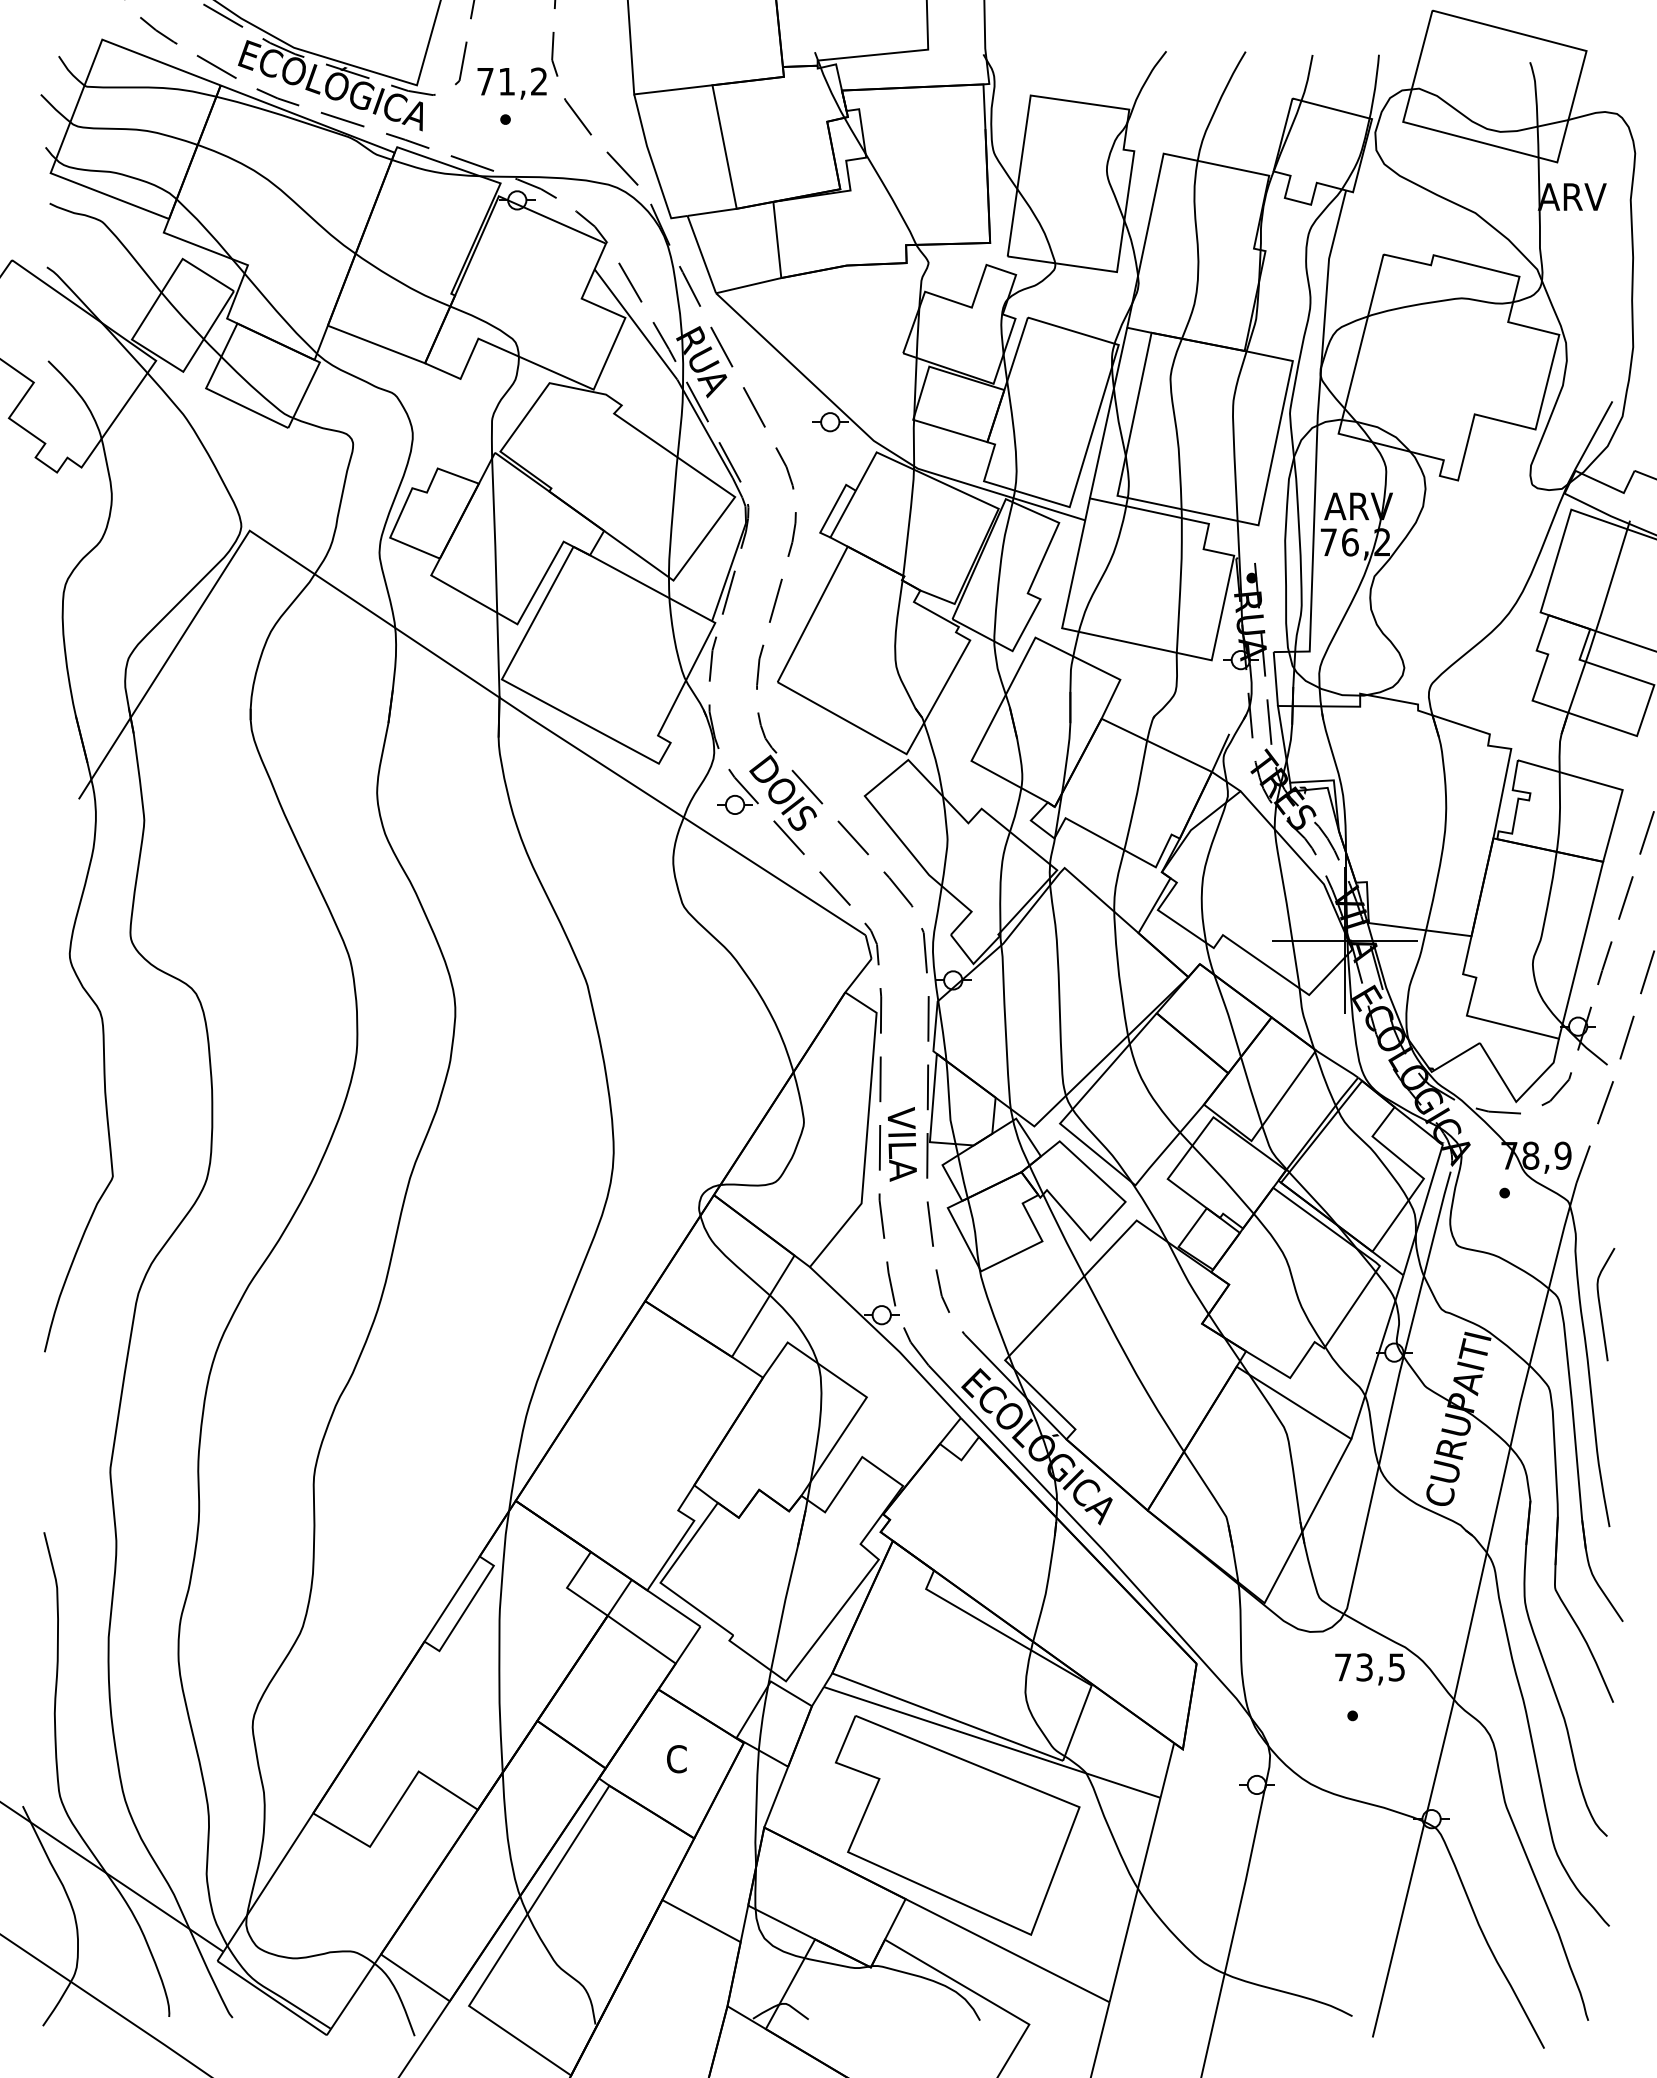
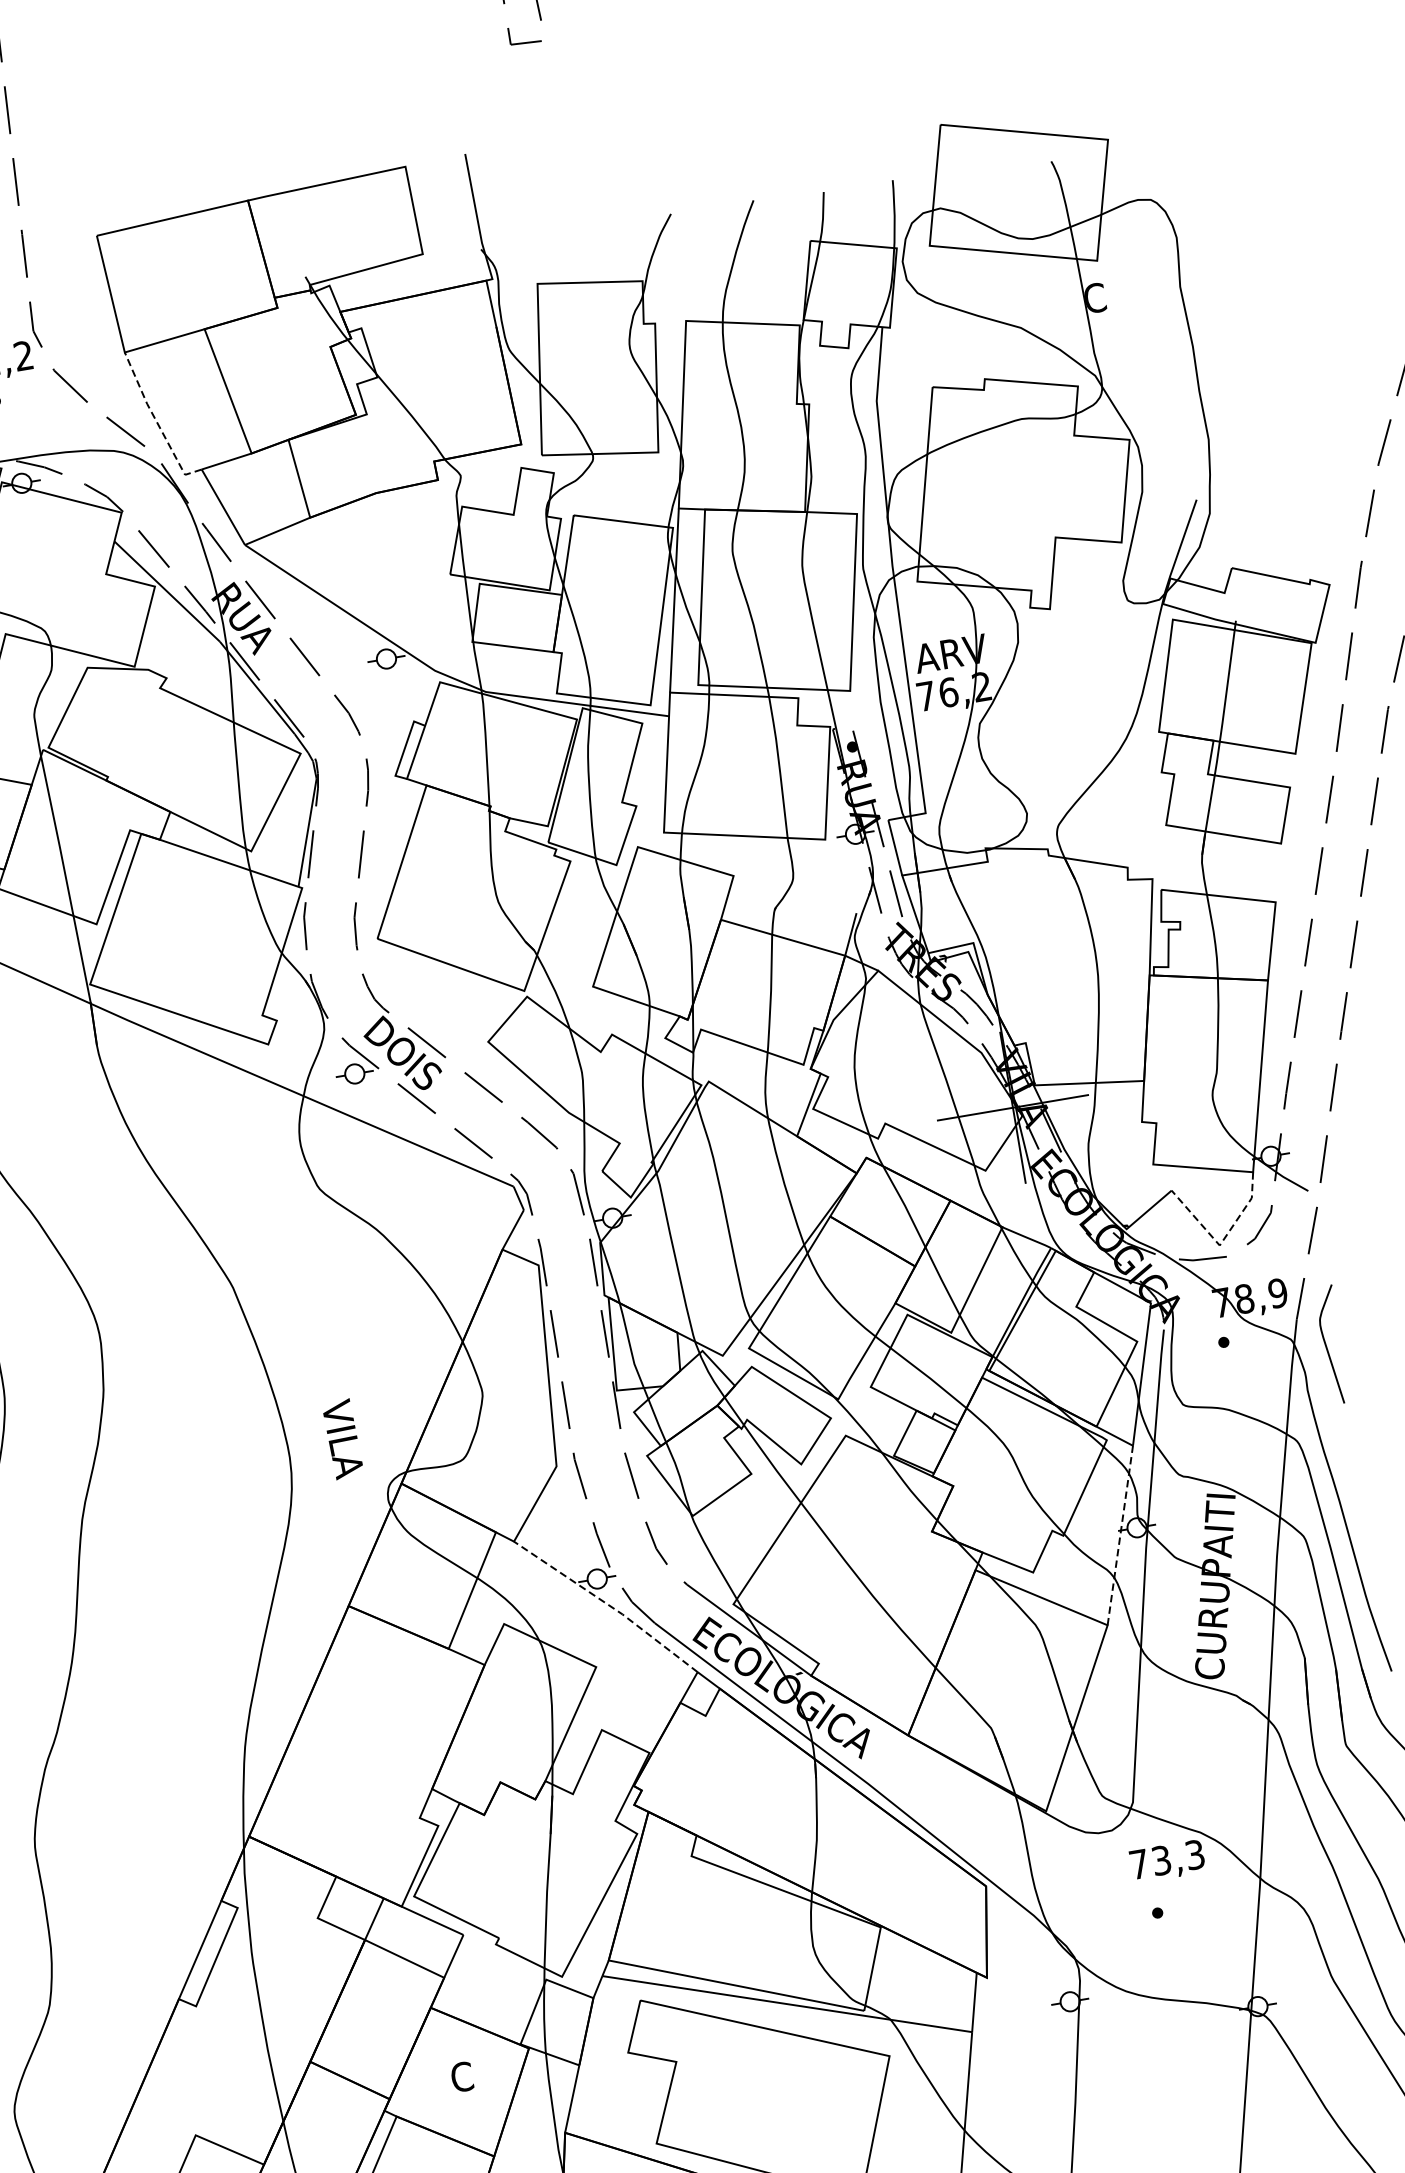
line: (653, 164) -> (157, 422), solid -> dashed
text: (1571, 196) -> (1117, 293), ARV -> C
line: (1519, 1098) -> (1222, 1241), solid -> dashed
text: (901, 1144) -> (342, 1439), moved
curve: (1600, 1304) -> (1326, 1345), moved
line: (887, 1340) -> (607, 1604), solid -> dashed
line: (1377, 1357) -> (1120, 1535), solid -> dashed
text: (1396, 1666) -> (1194, 1853), 73,5 -> 73,3

